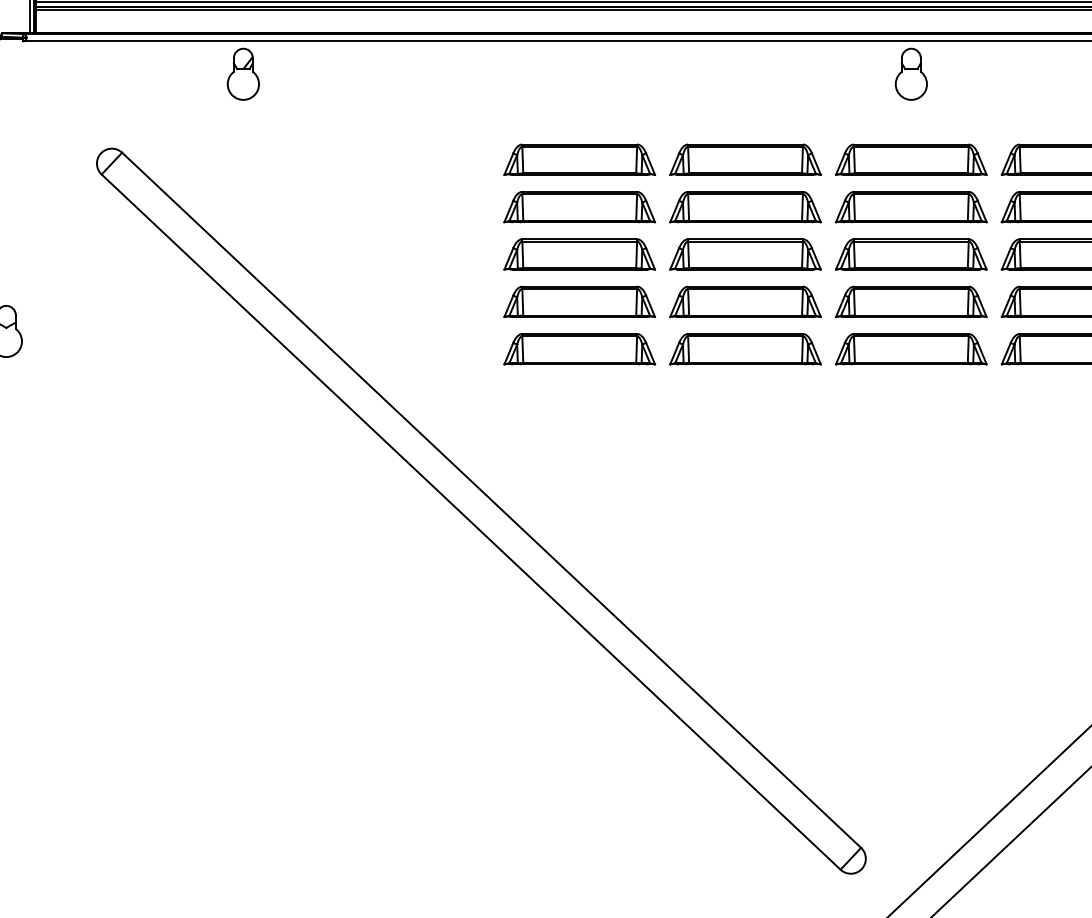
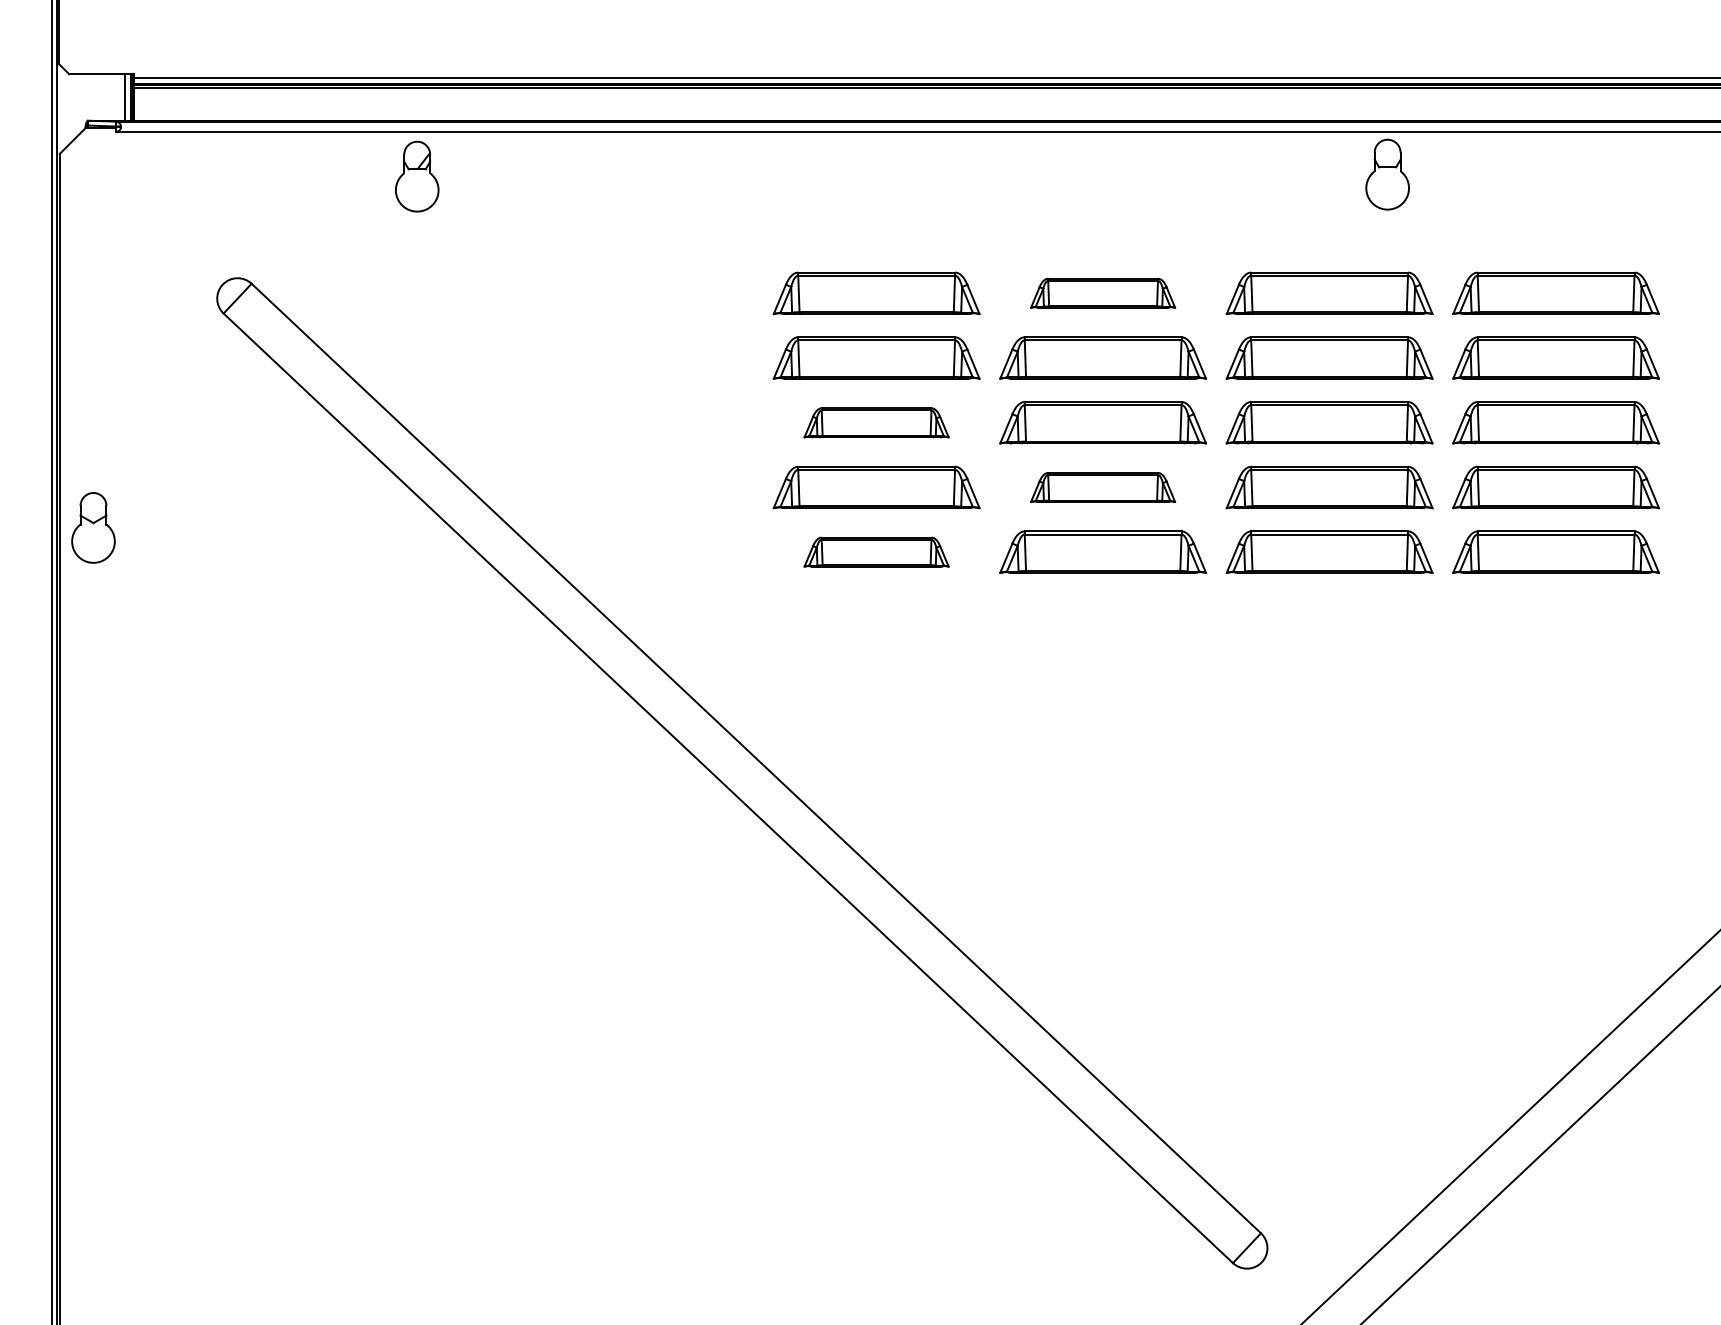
part: (911, 74) -> (1387, 174), moved
part: (745, 159) -> (1102, 292), size x0.7
part: (579, 254) -> (876, 422), size x0.7
part: (745, 301) -> (1102, 487), size x0.7
part: (579, 348) -> (876, 551), size x0.7

